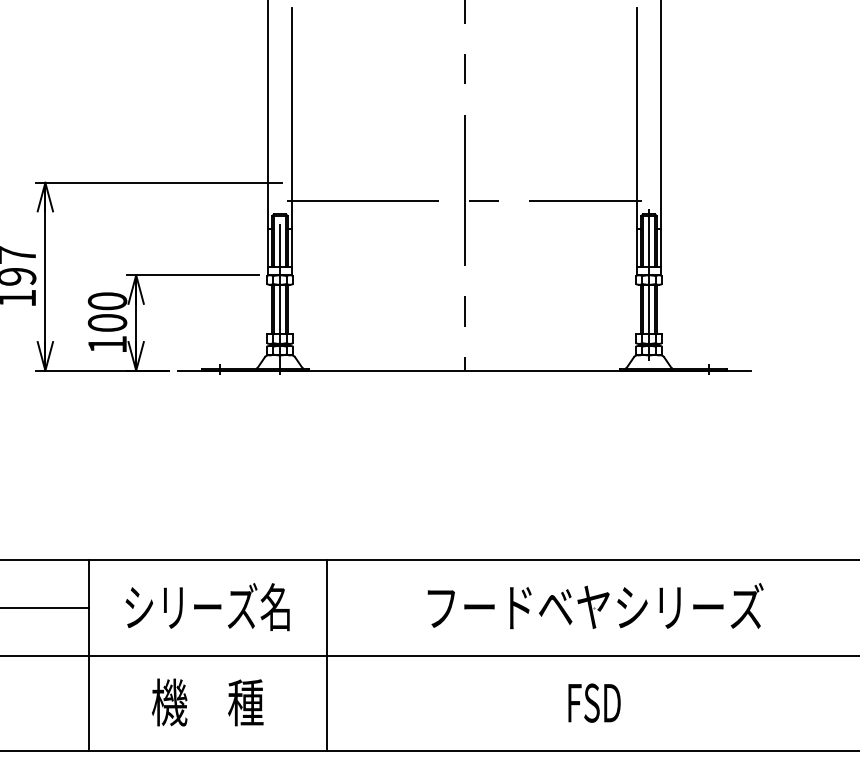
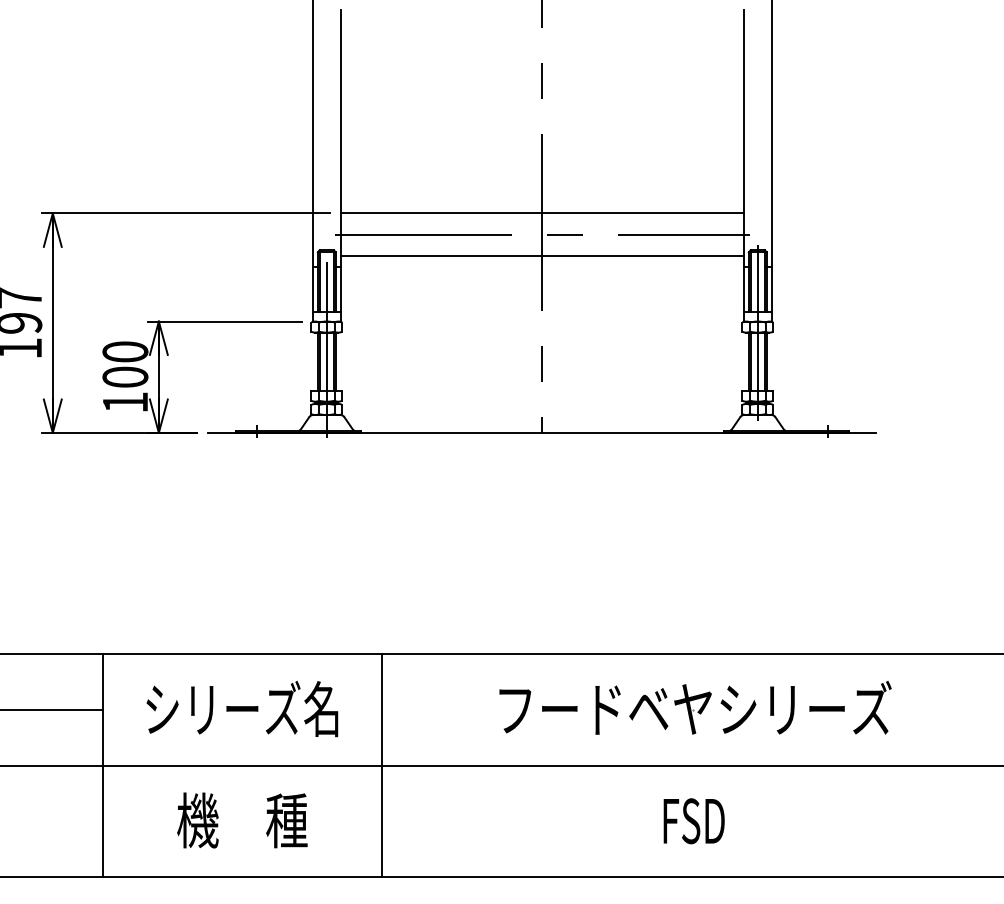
line: (464, 182) -> (542, 213), added
line: (464, 219) -> (542, 256), added

